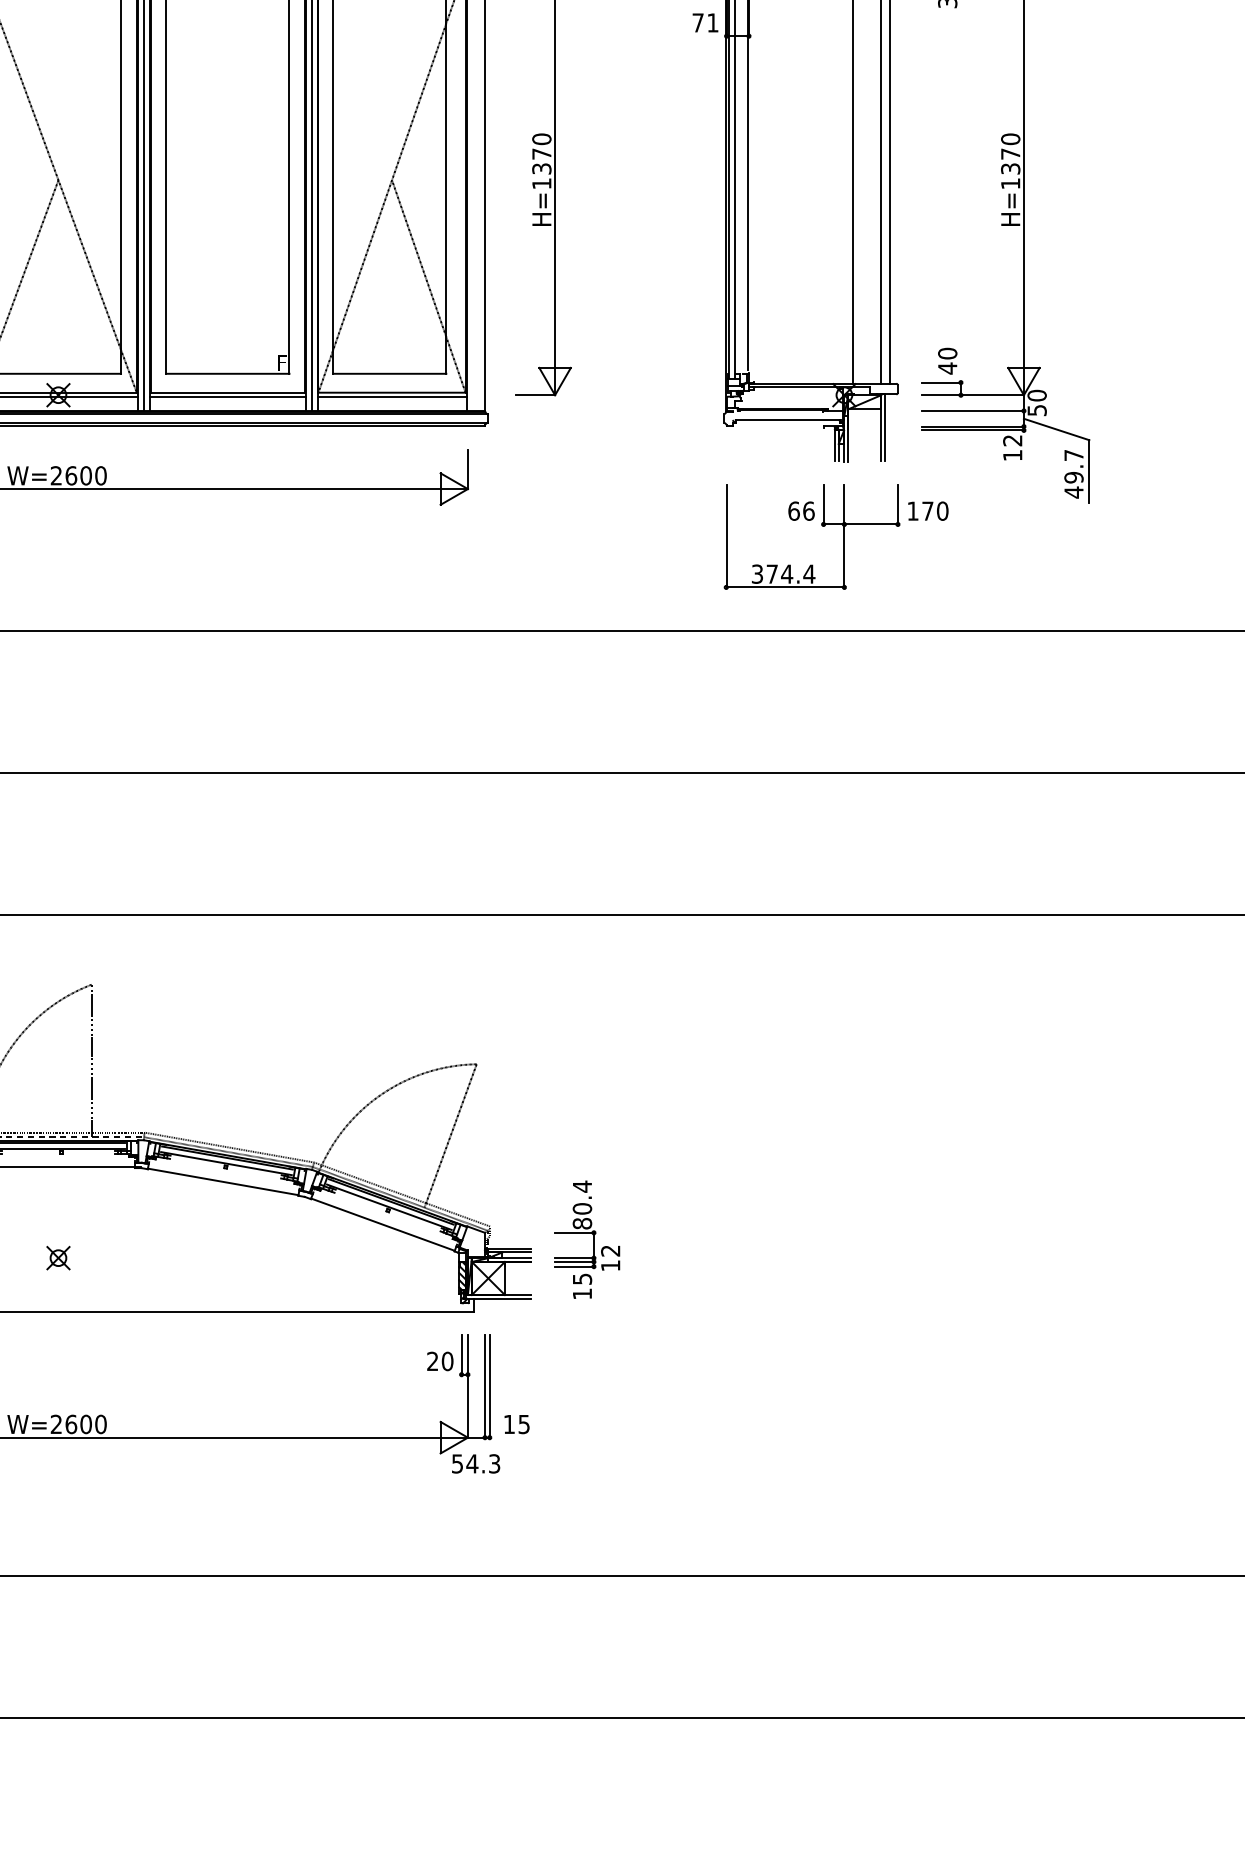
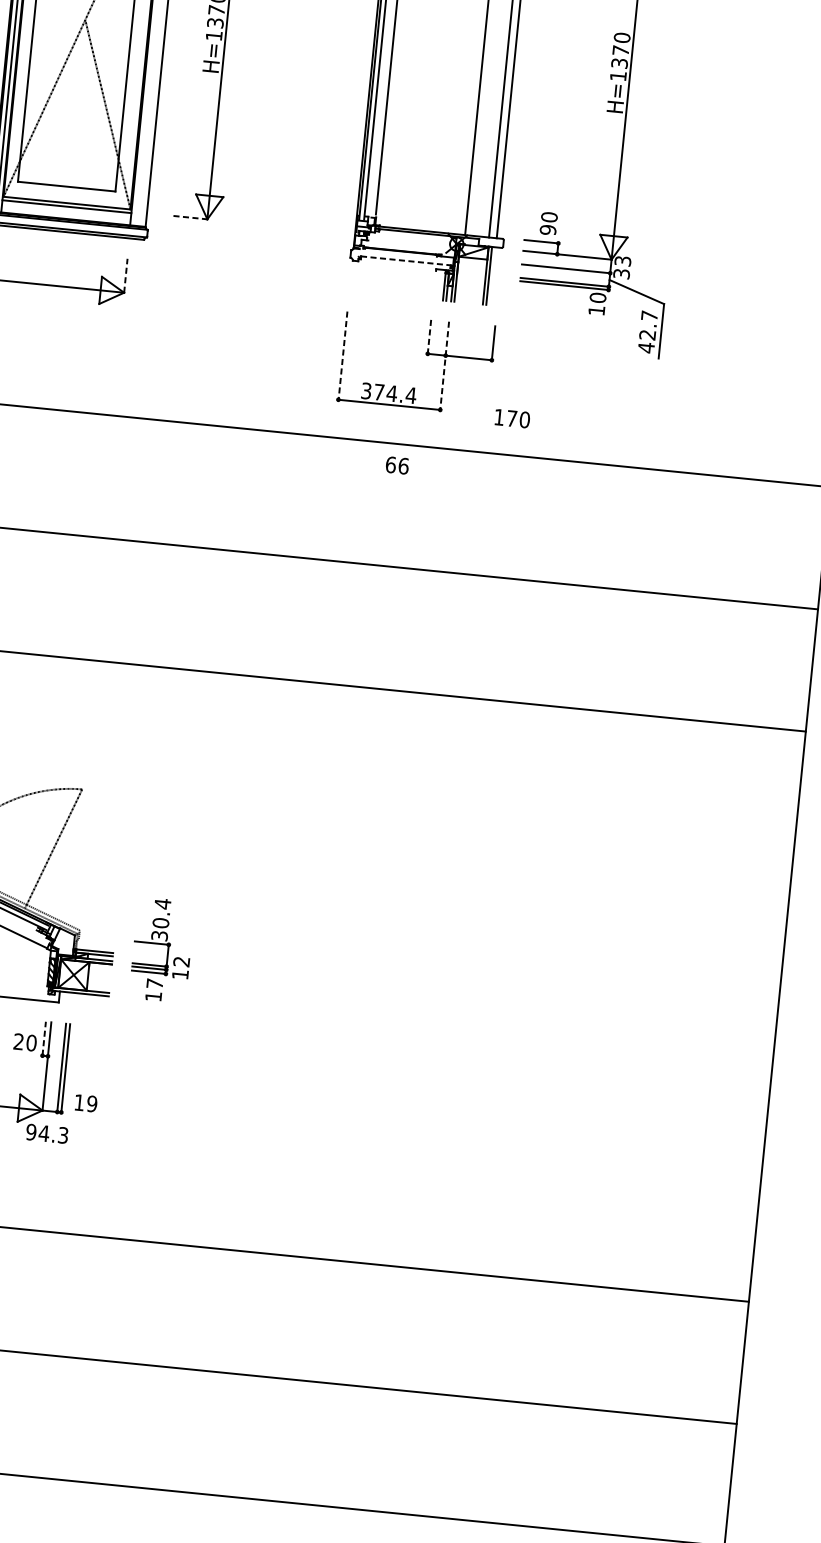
text: (947, 368) -> (547, 230), 40 -> 90
line: (535, 395) -> (190, 217), solid -> dashed
text: (1036, 402) -> (621, 267), 50 -> 33
line: (788, 420) -> (406, 261), solid -> dashed
text: (1012, 440) -> (597, 297), 12 -> 10
line: (467, 469) -> (125, 275), solid -> dashed
text: (1073, 477) -> (647, 334), 49.7 -> 42.7
line: (823, 504) -> (429, 336), solid -> dashed
text: (801, 510) -> (397, 464), moved
text: (928, 510) -> (512, 418), moved
line: (726, 536) -> (343, 355), solid -> dashed
line: (844, 536) -> (444, 366), solid -> dashed
text: (582, 1223) -> (159, 935), 80.4 -> 30.4
text: (582, 1278) -> (155, 983), 15 -> 17
line: (461, 1355) -> (44, 1039), solid -> dashed
text: (523, 1423) -> (91, 1103), 15 -> 19
text: (457, 1463) -> (31, 1131), 54.3 -> 94.3

